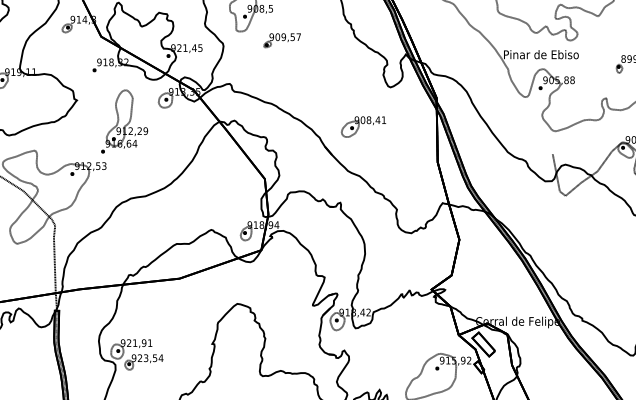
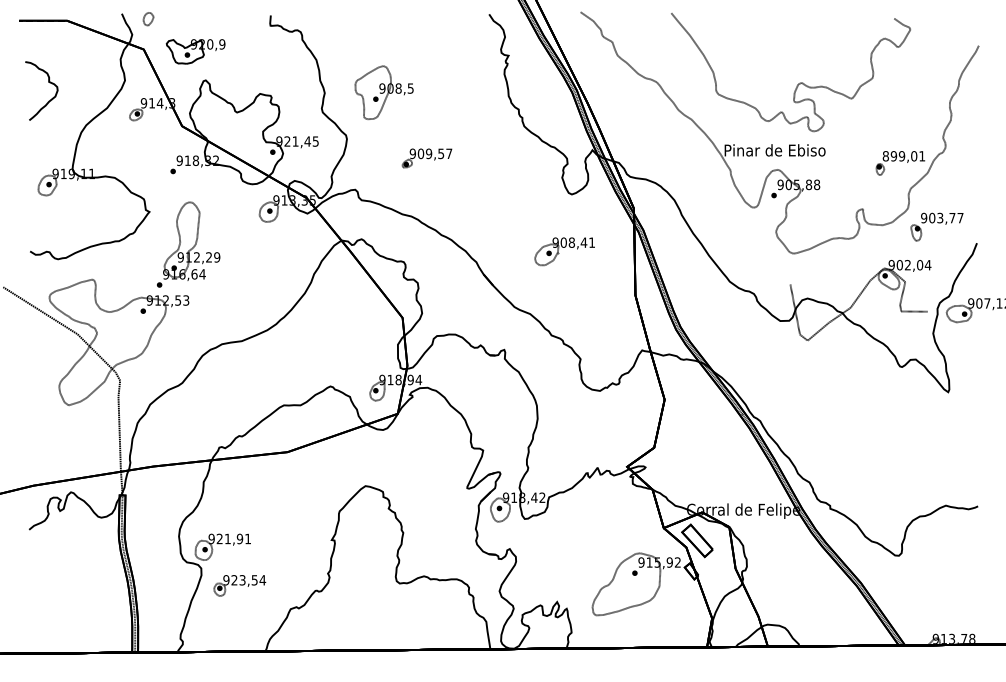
part: (281, 40) -> (426, 158), moved
part: (124, 121) -> (188, 244), moved
part: (363, 126) -> (564, 251), moved
part: (143, 362) -> (239, 585), moved

